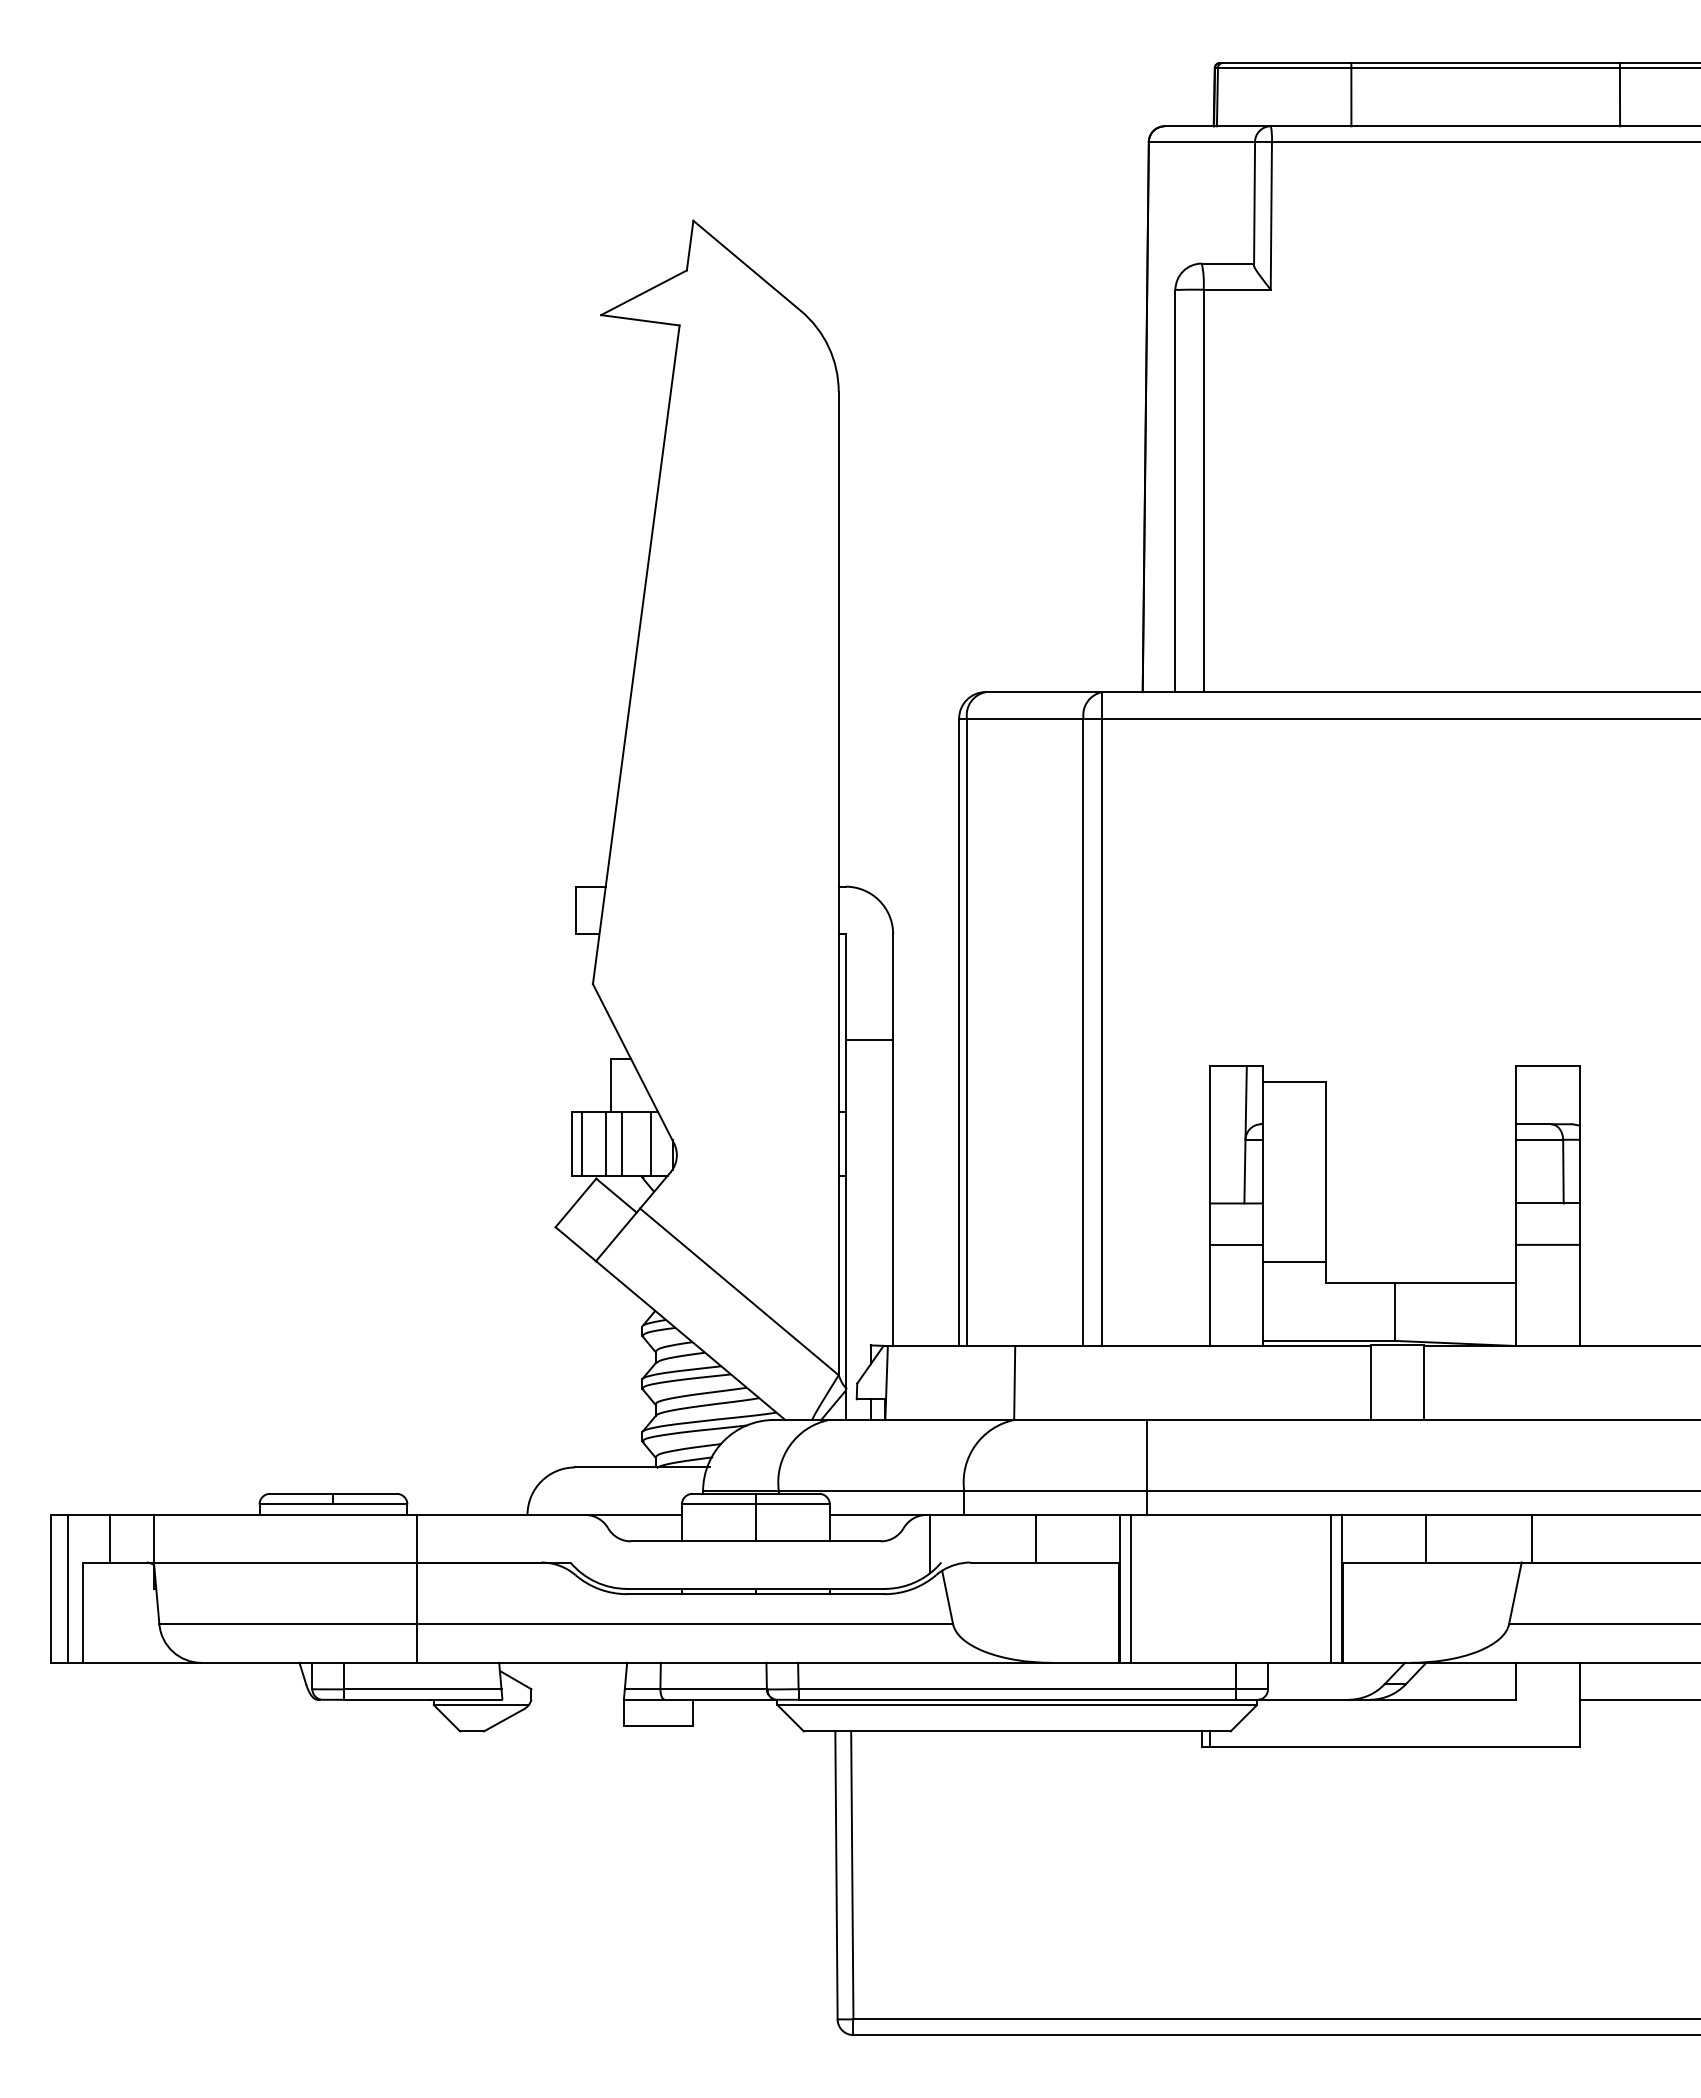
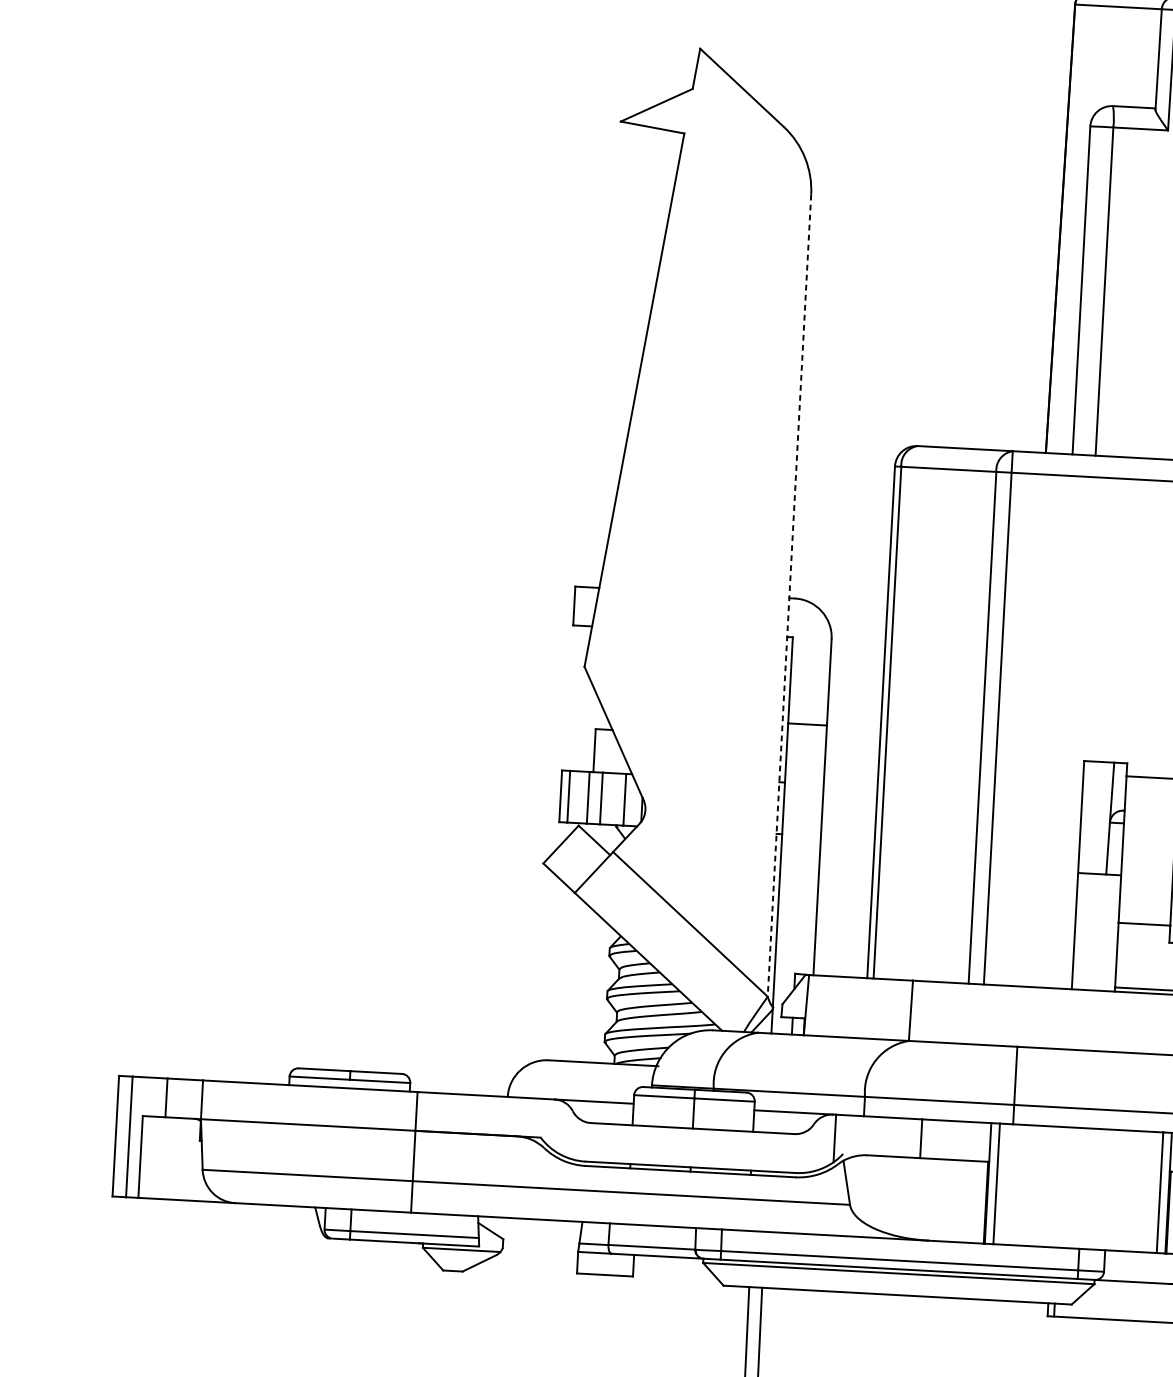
line: (838, 883) -> (789, 595), solid -> dashed
line: (1235, 1244) -> (1097, 907), removed

